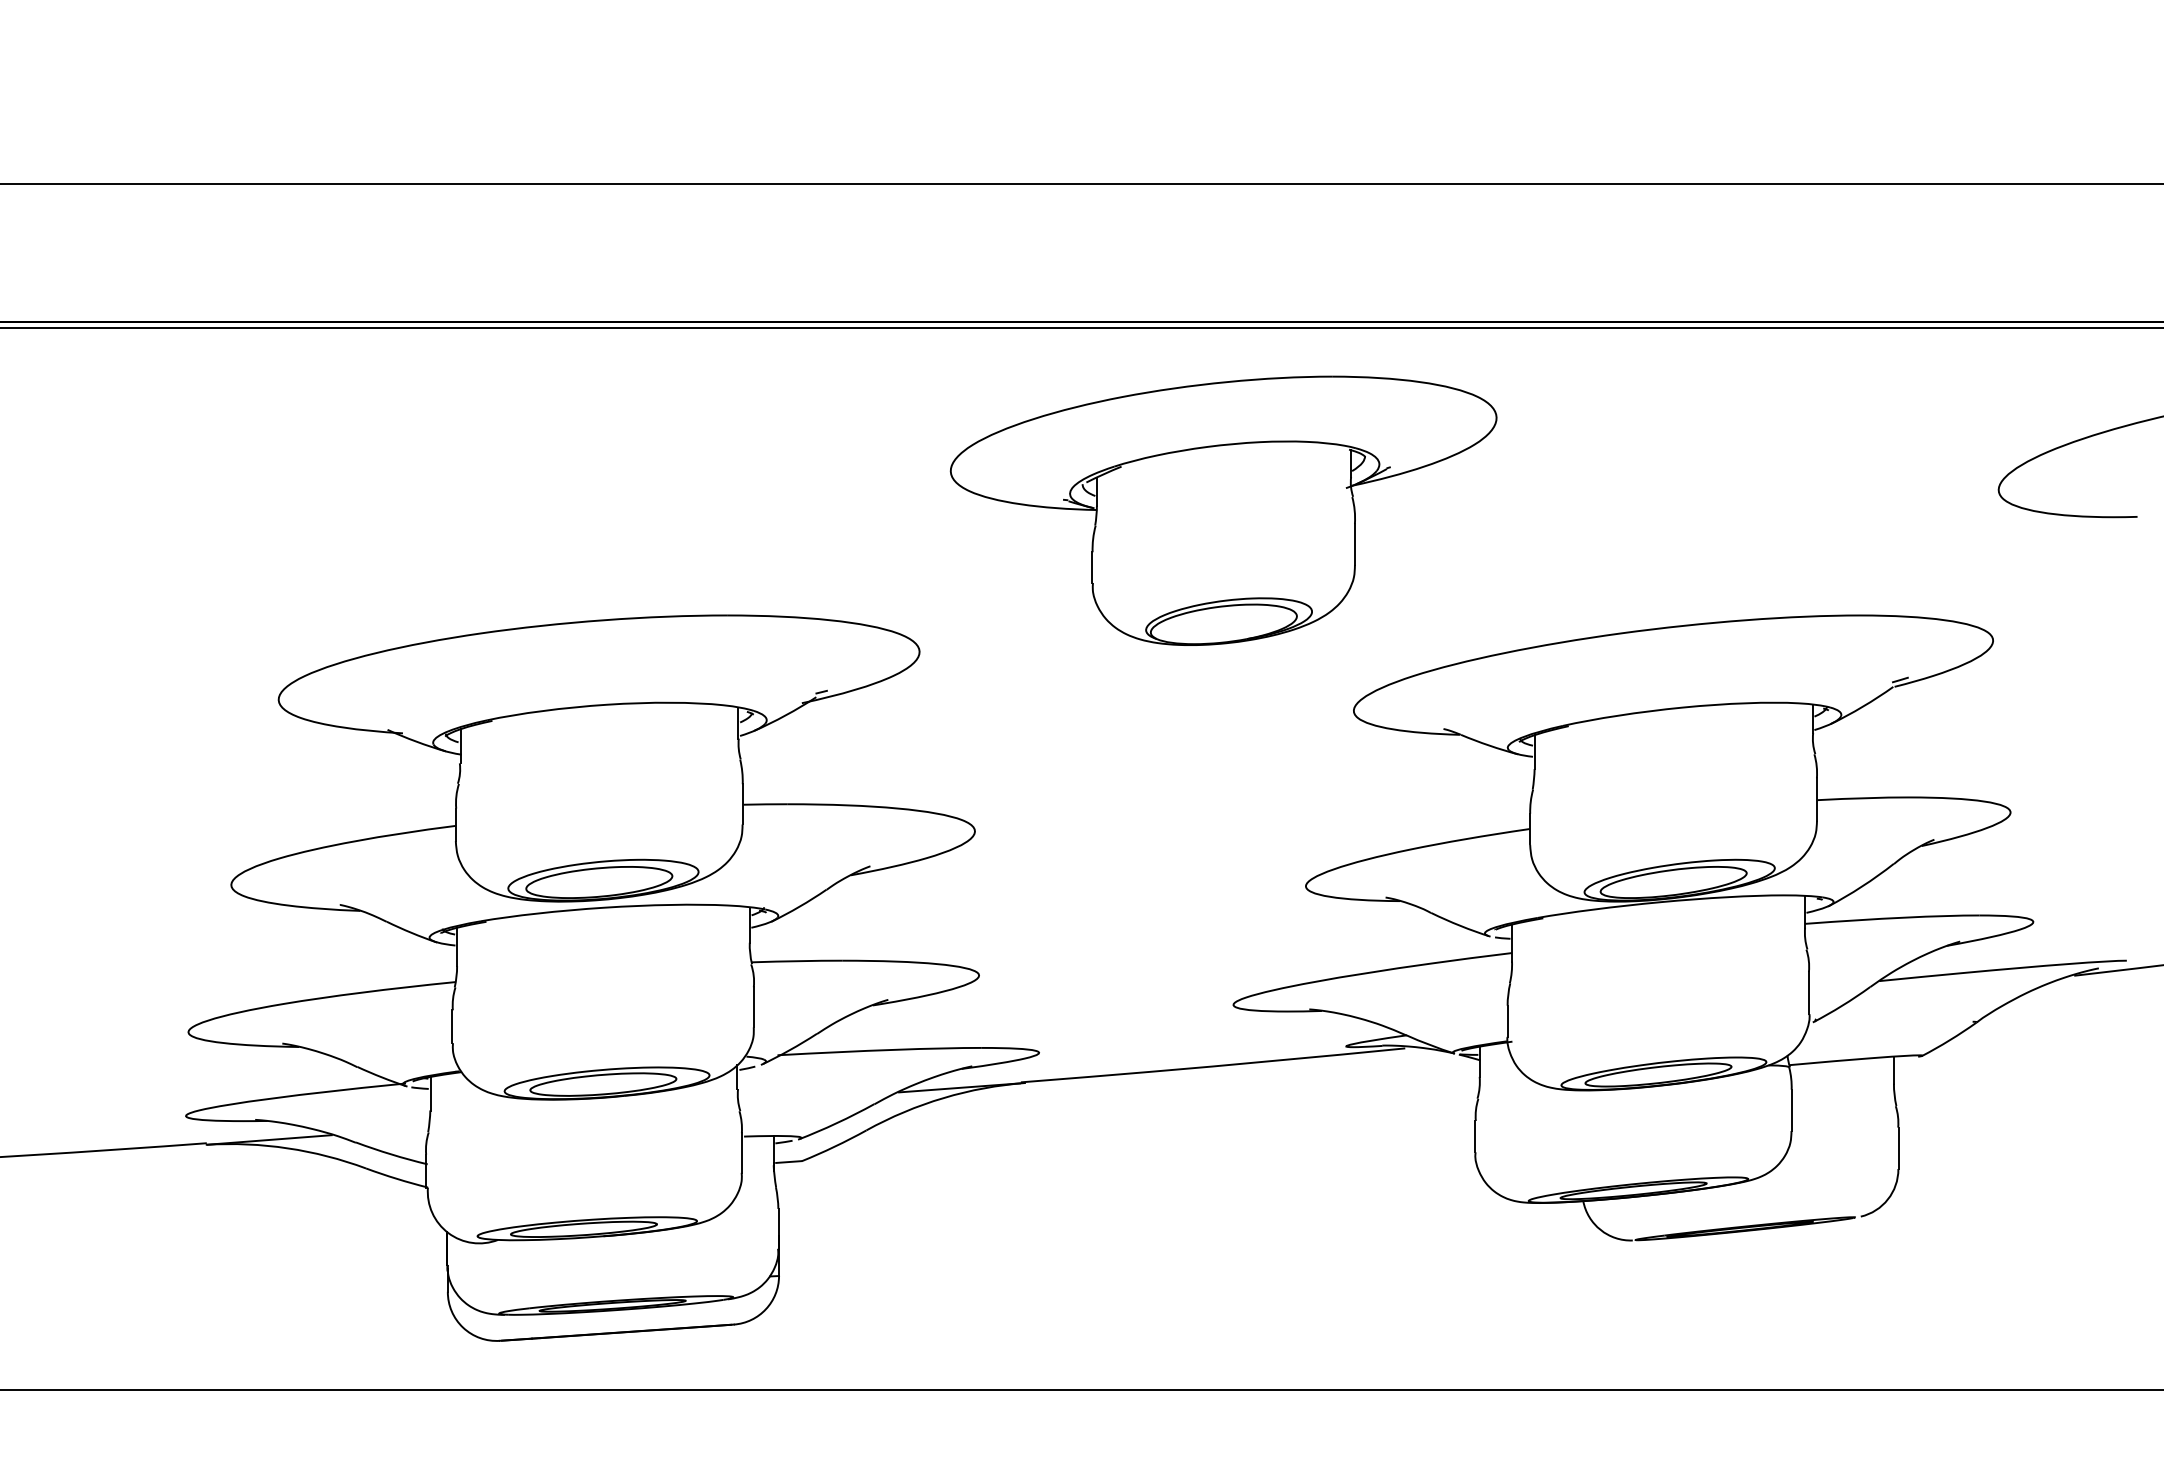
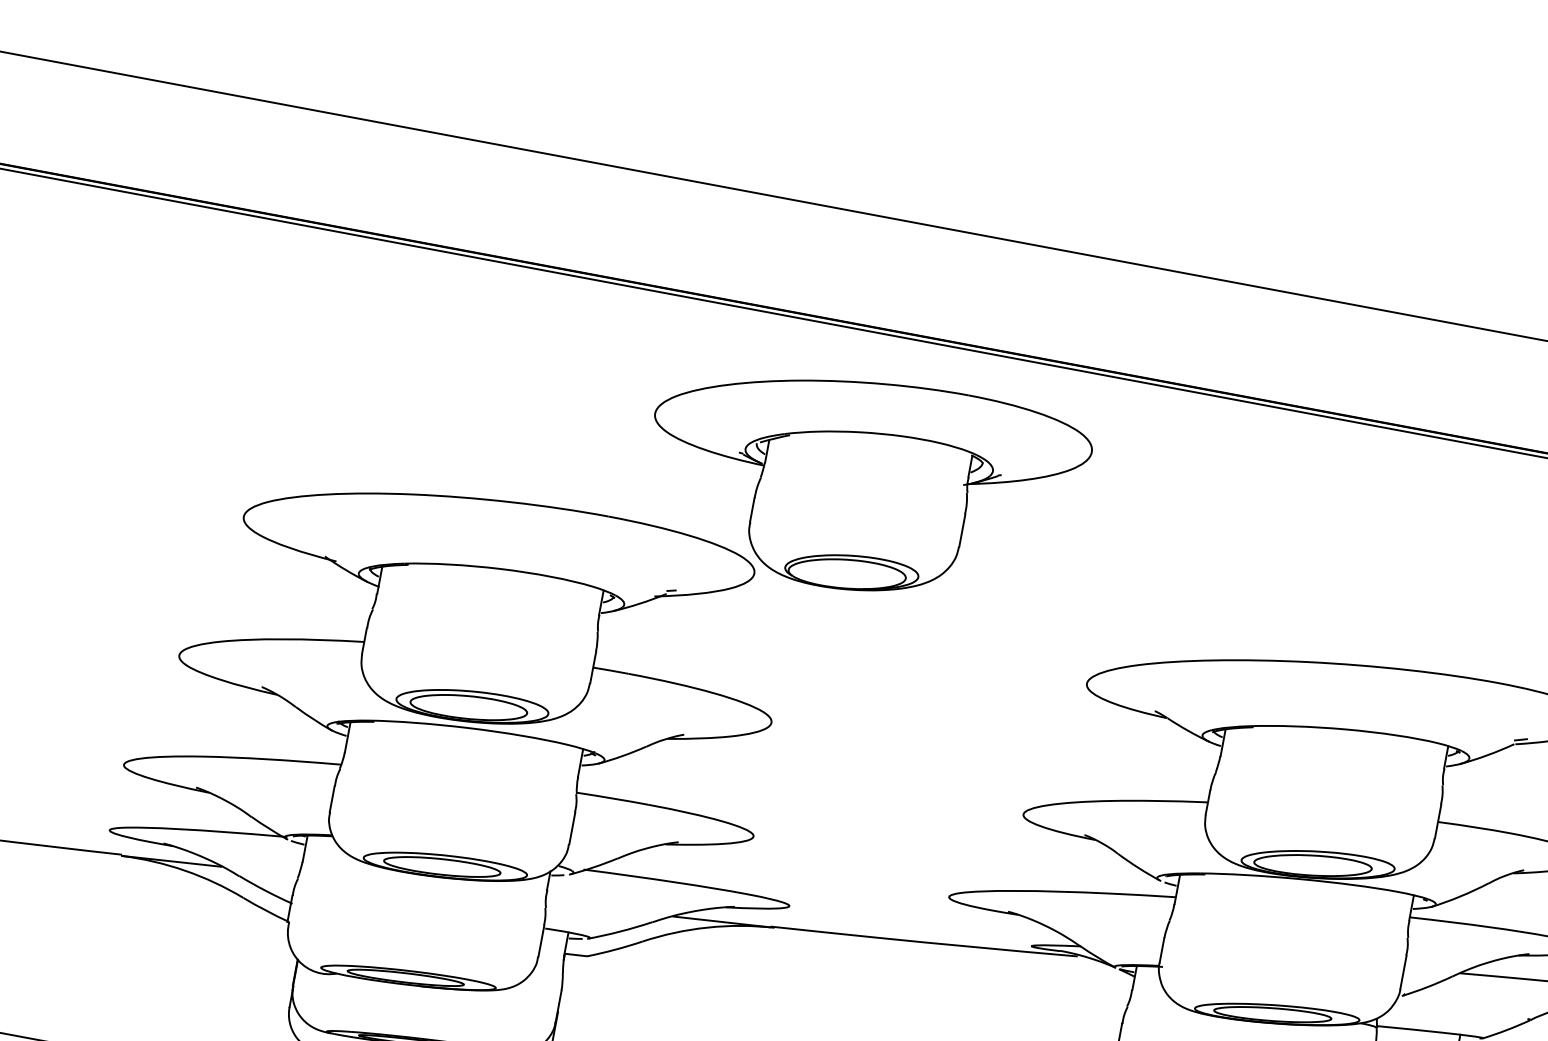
part: (1223, 510) -> (863, 484), moved

